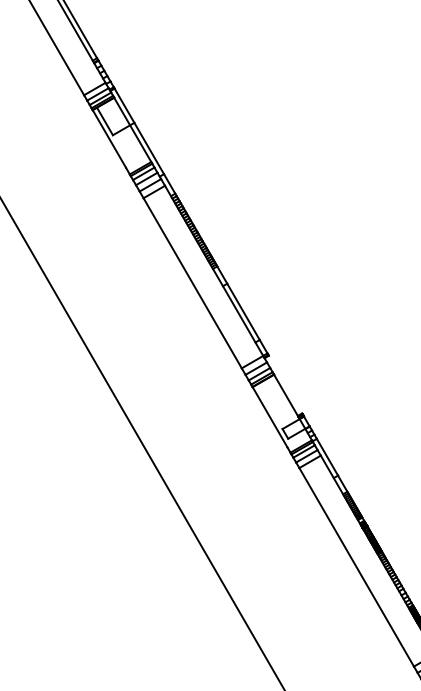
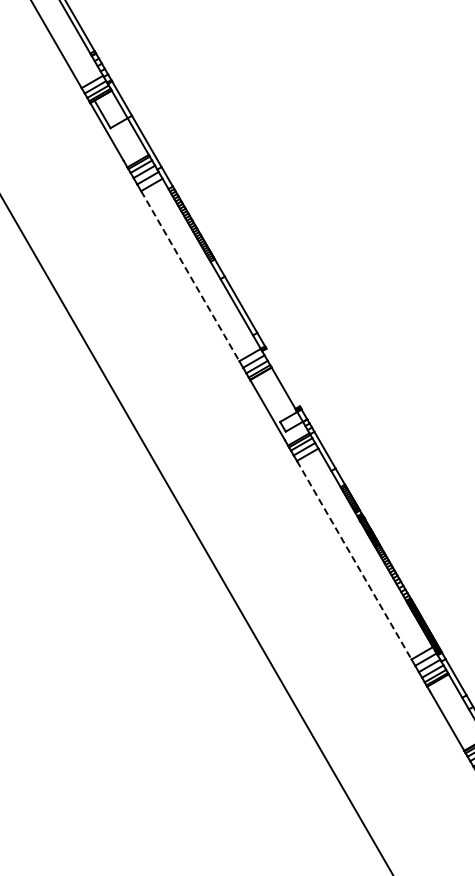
line: (192, 283) -> (190, 276), solid -> dashed
line: (356, 567) -> (354, 560), solid -> dashed

